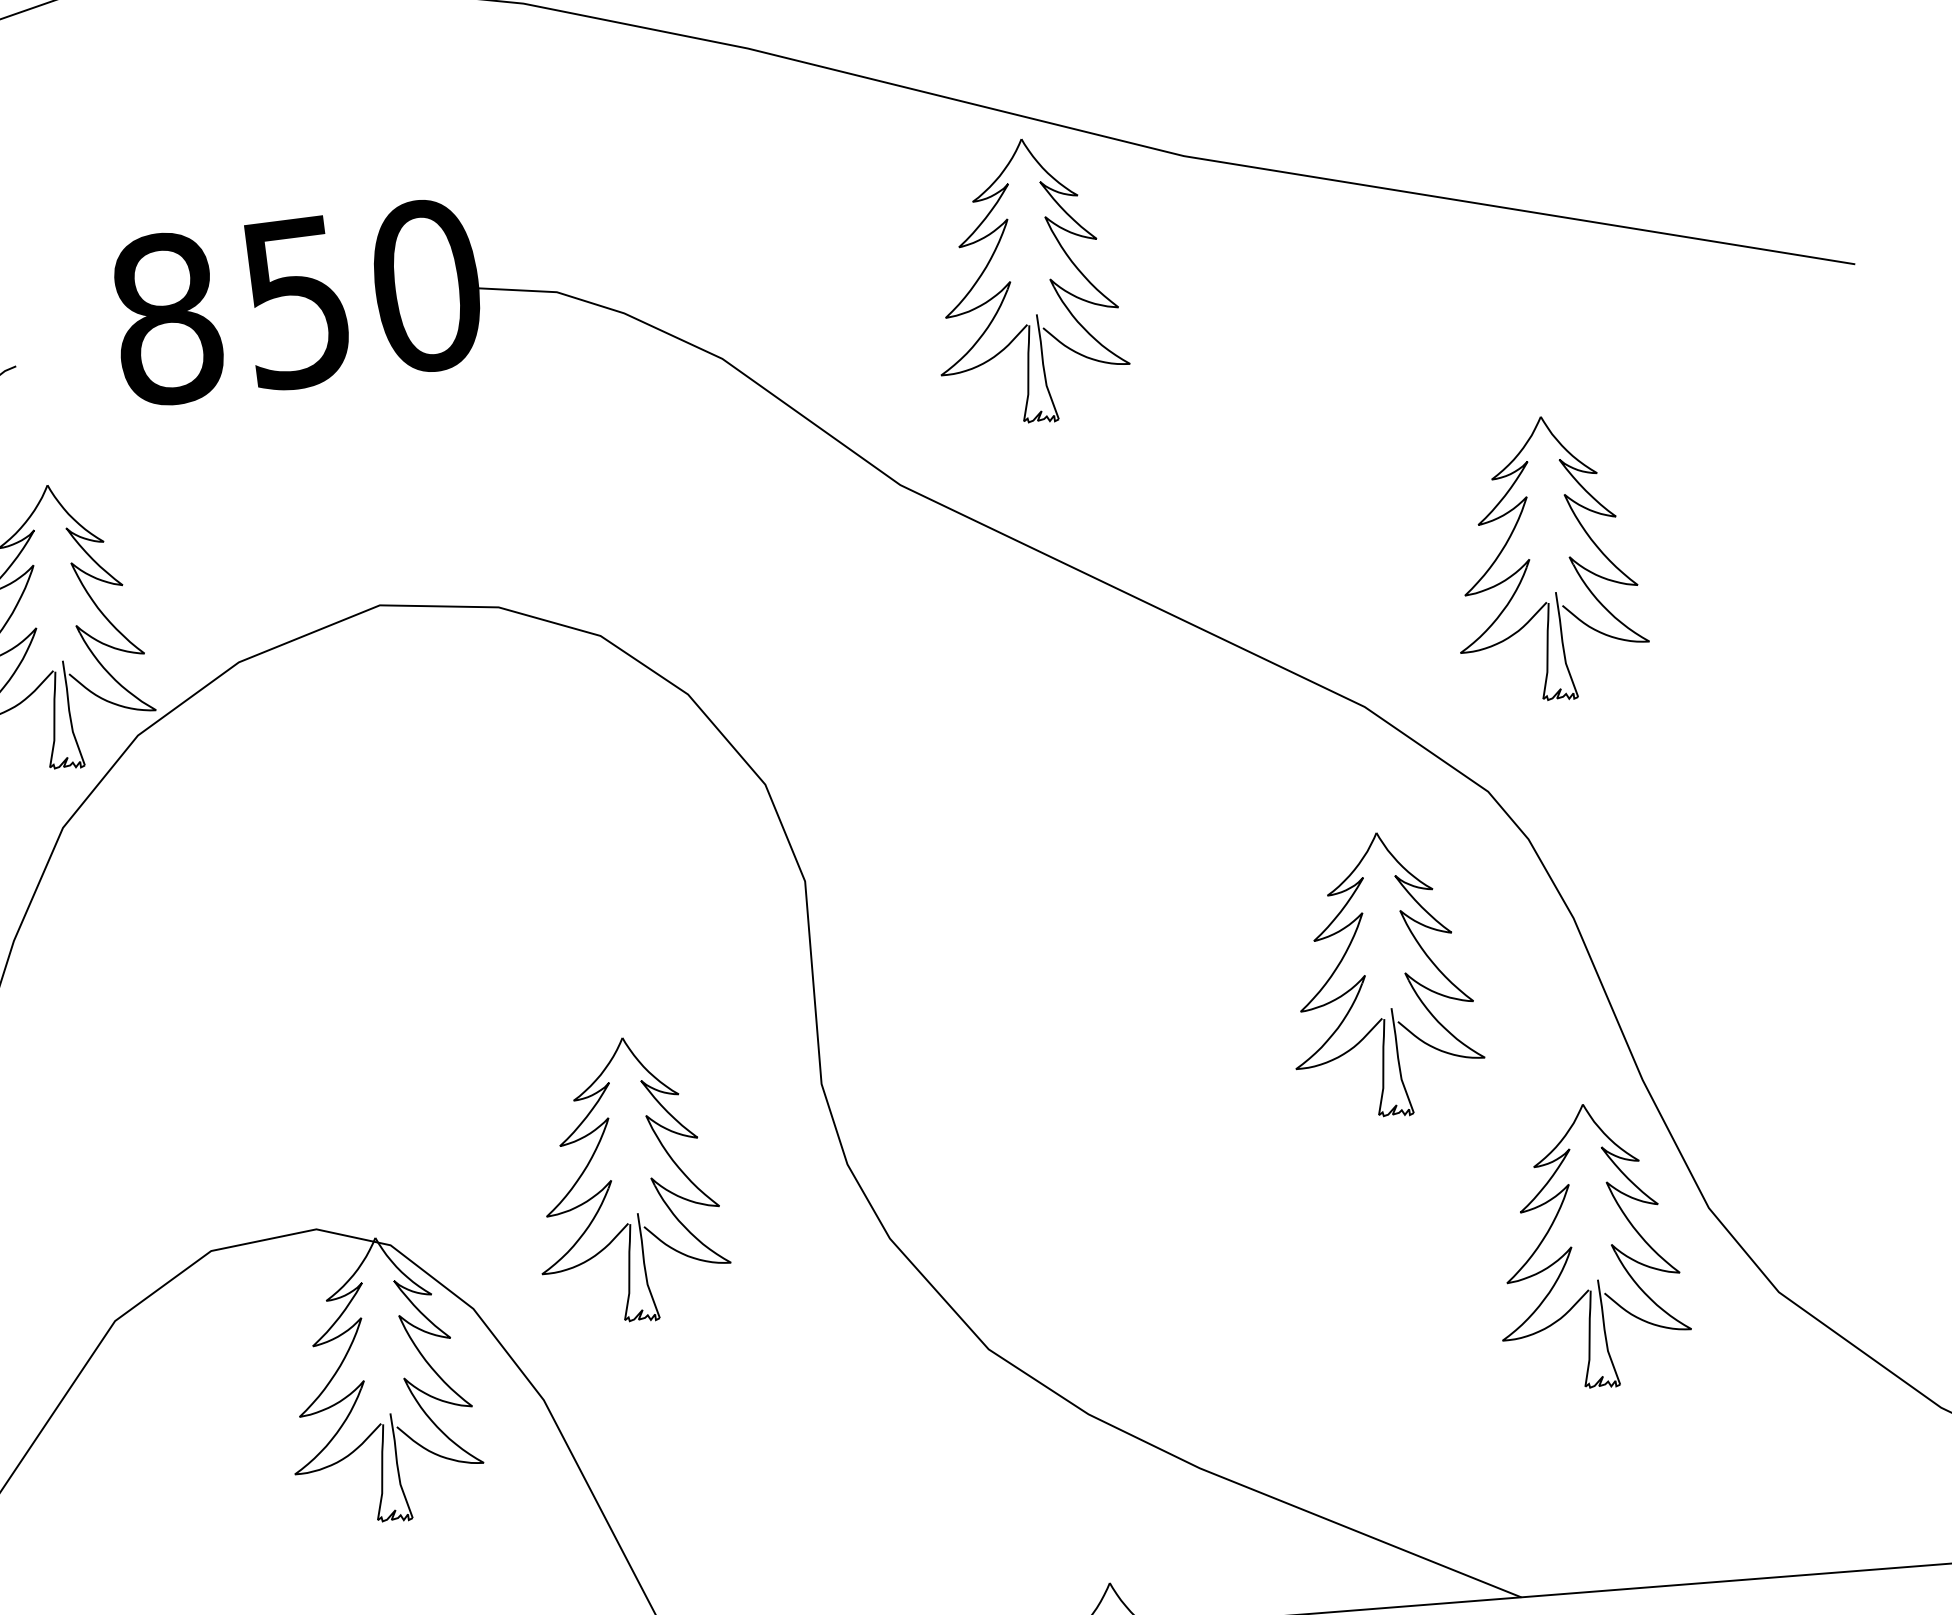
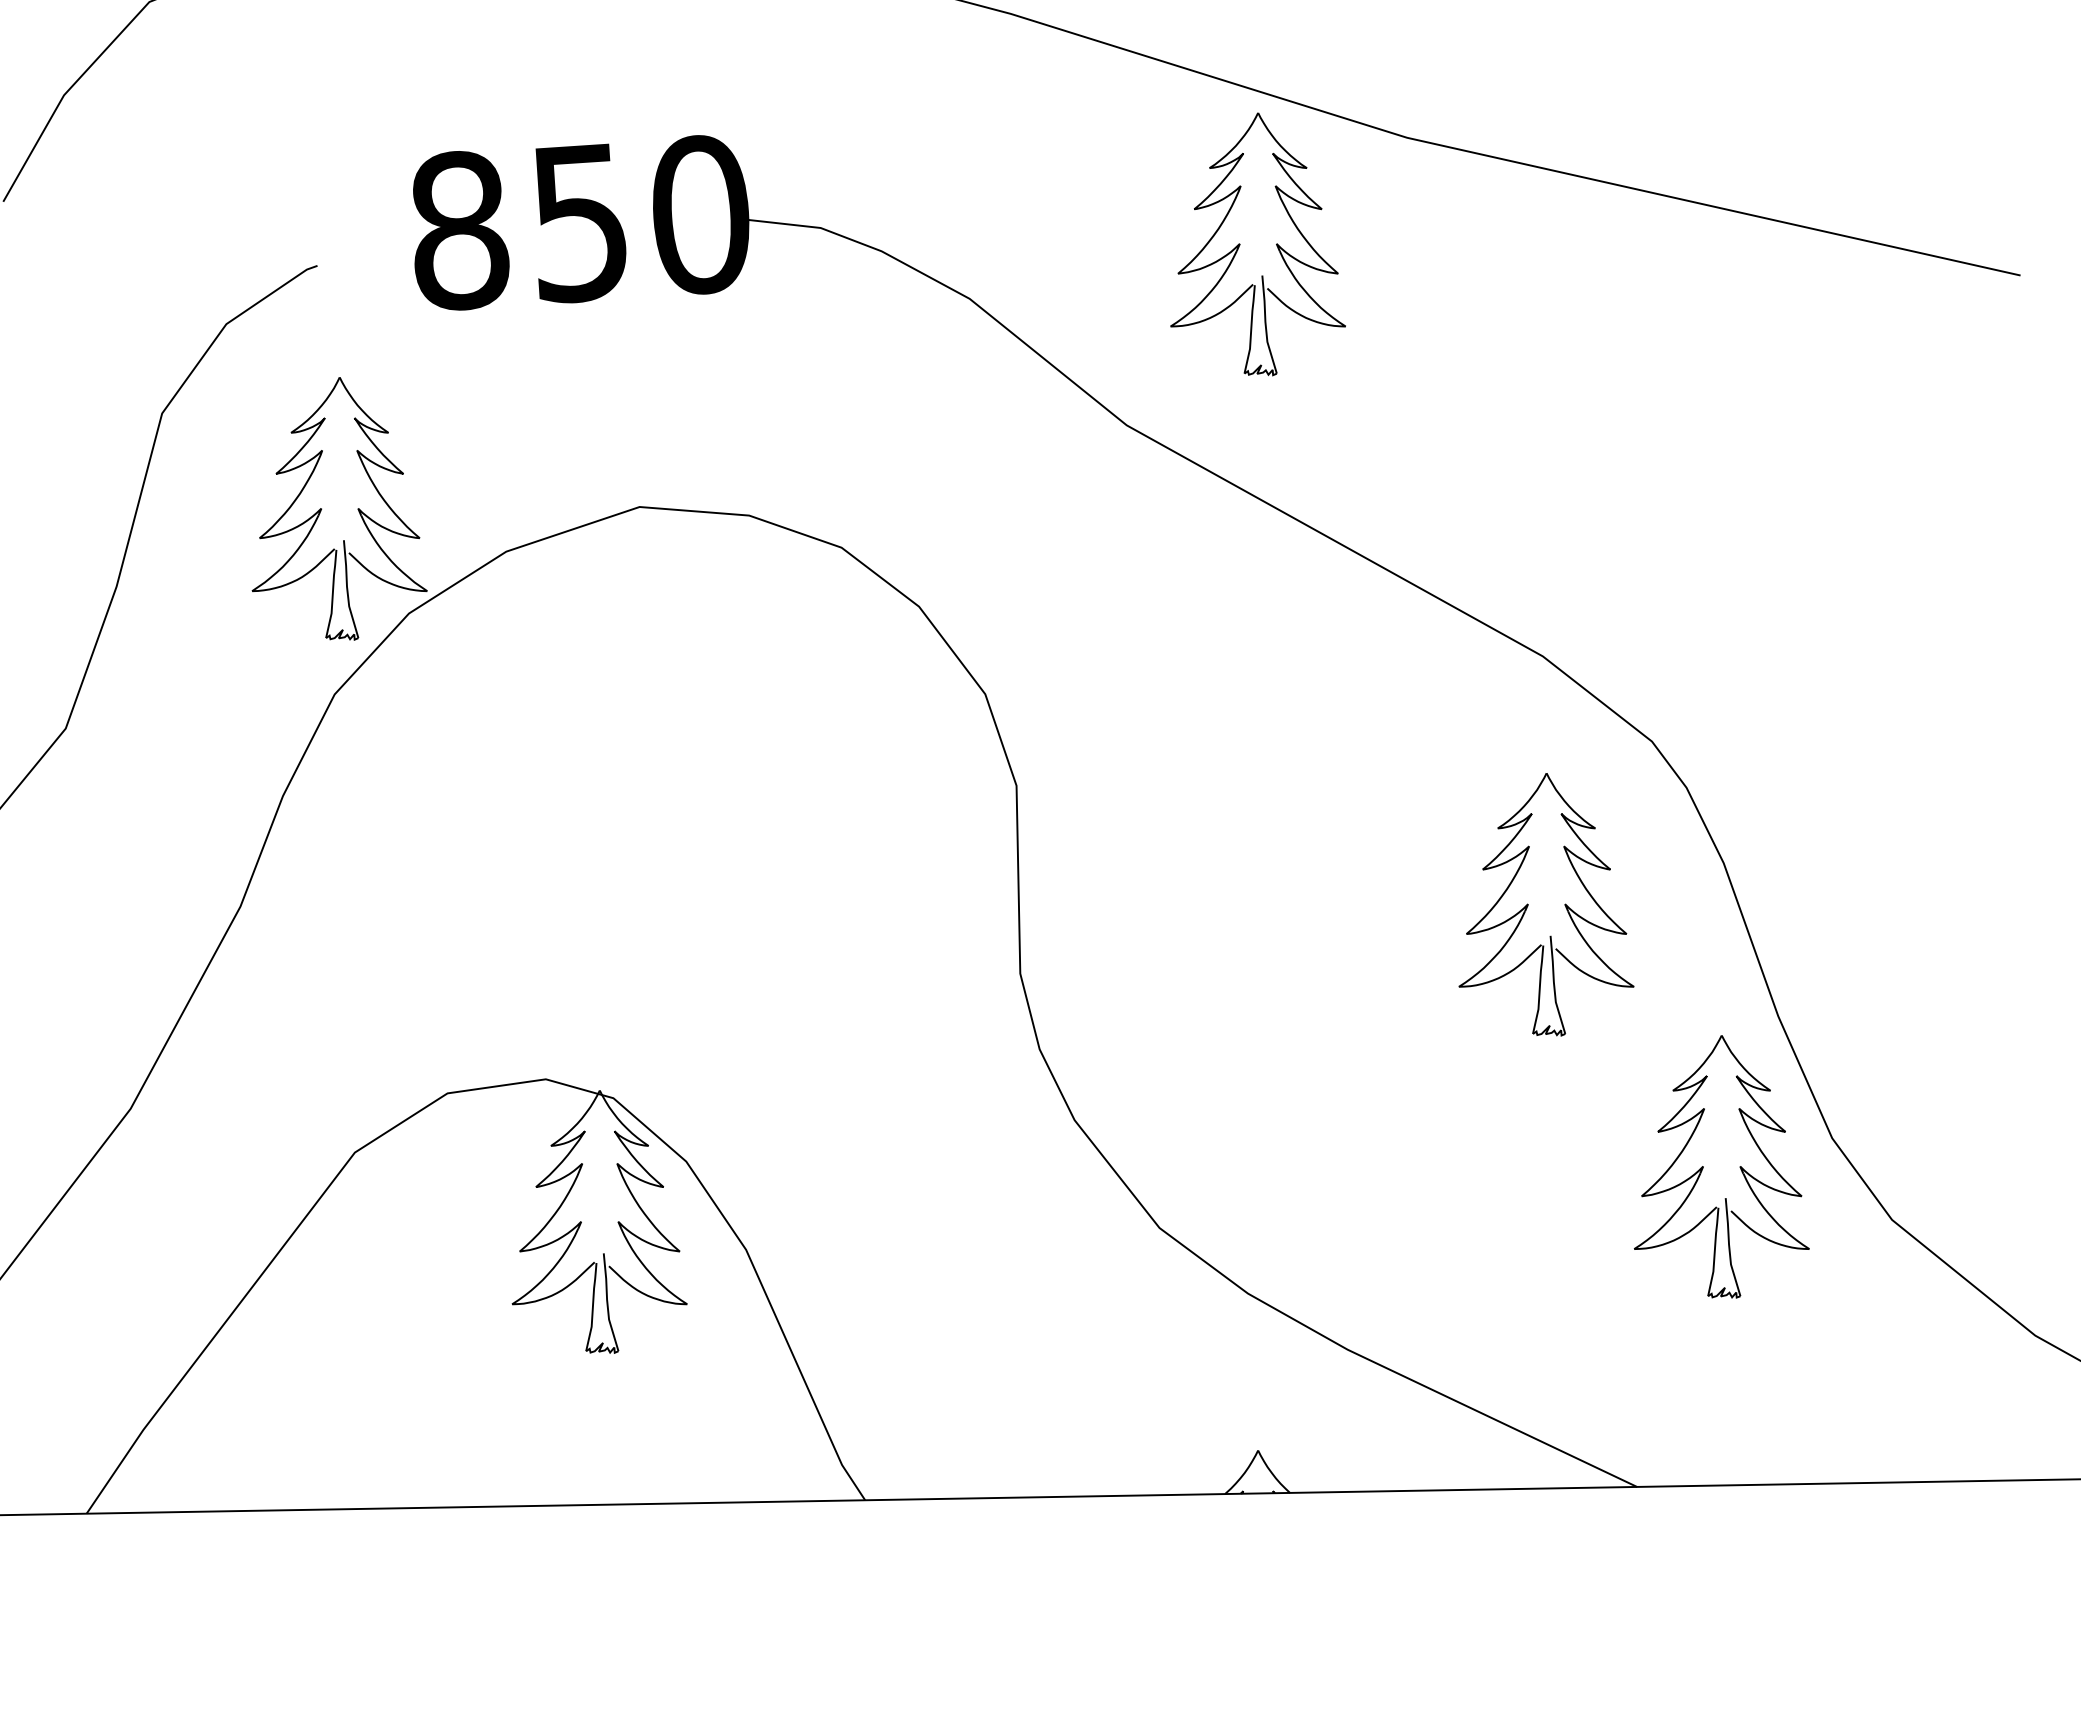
part: (1529, 559) -> (1703, 529), removed
part: (612, 1181) -> (821, 1051), removed

